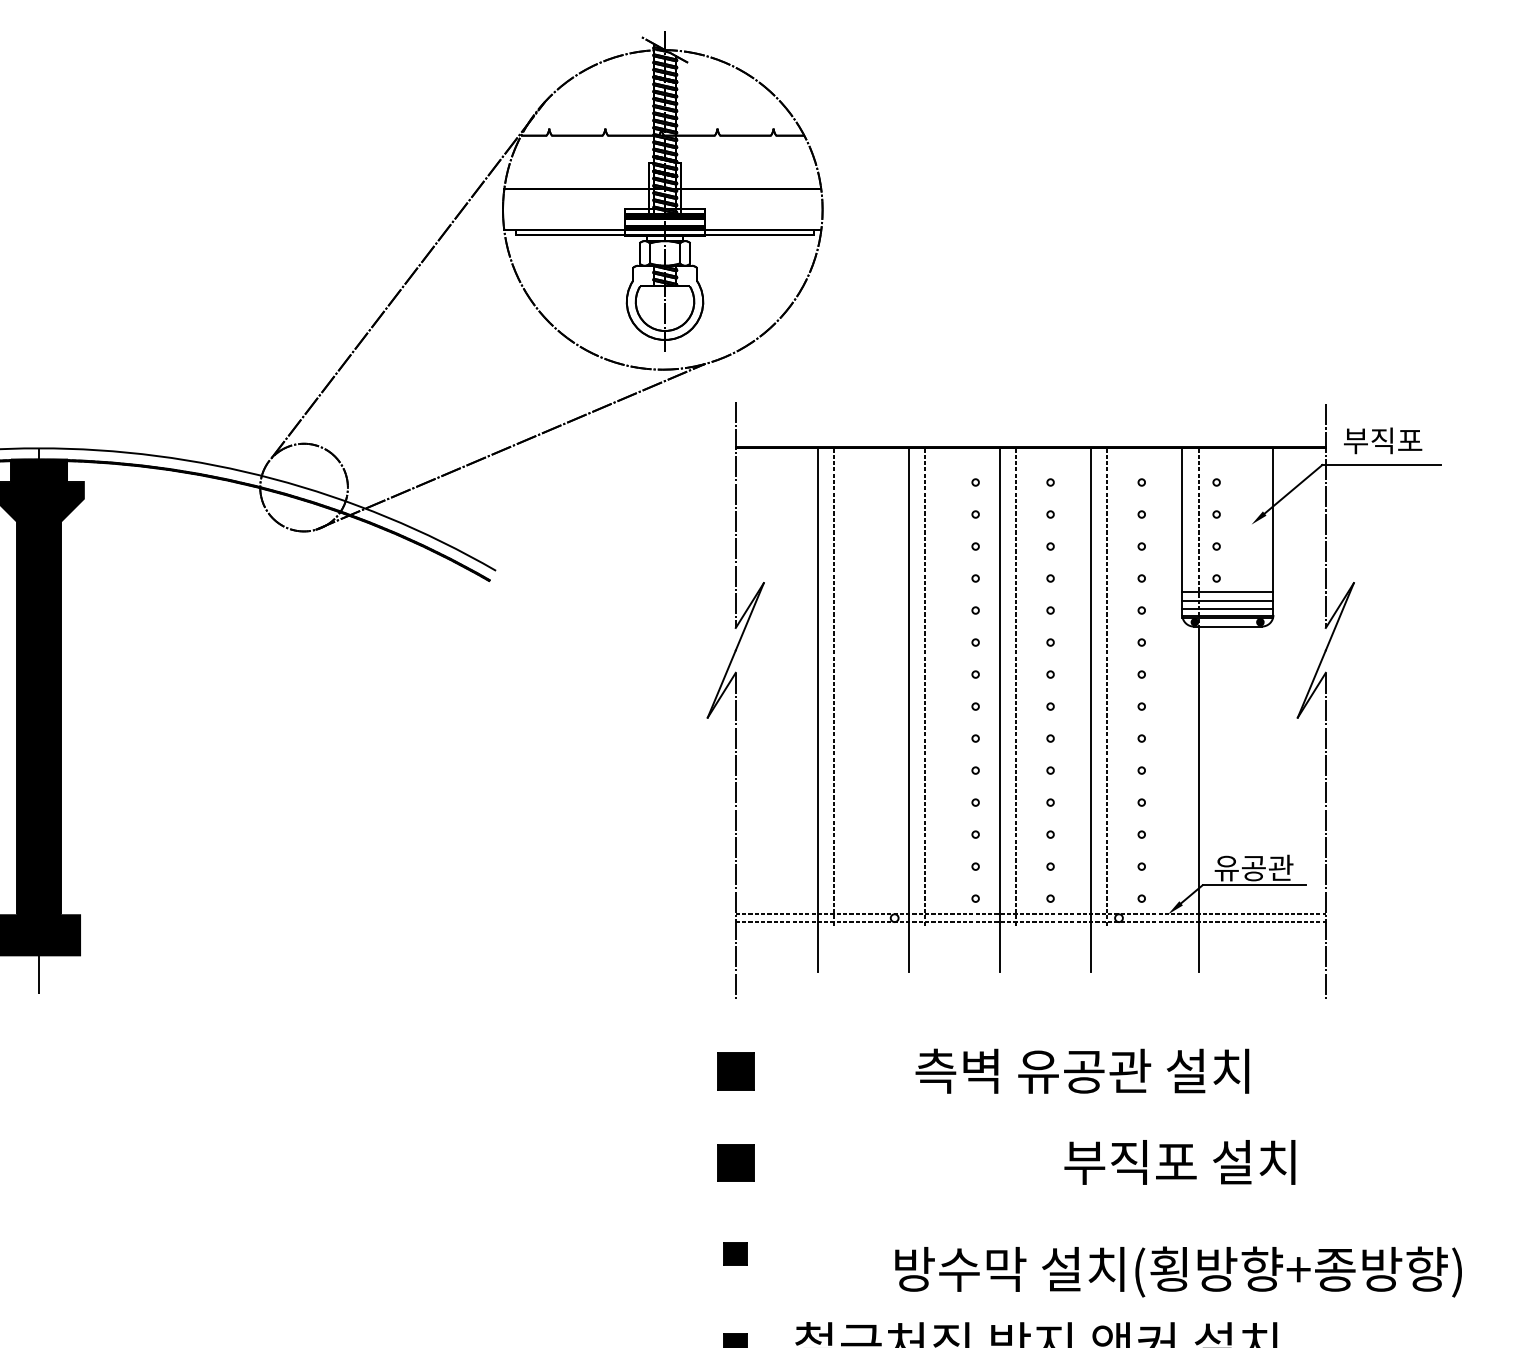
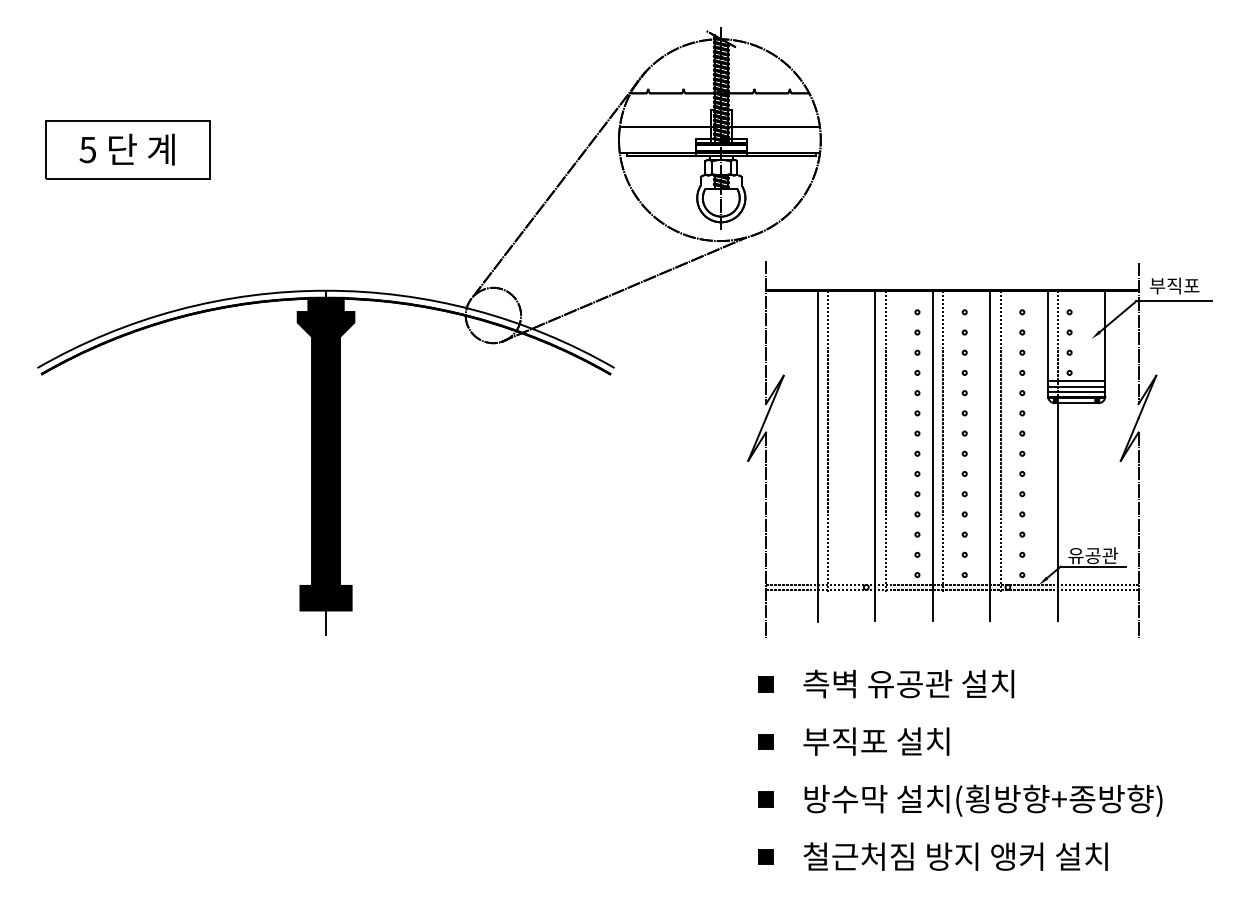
text: (1081, 1070) -> (908, 683), moved
part: (735, 1071) -> (765, 684), size x0.62
part: (735, 1162) -> (765, 741), size x0.62
text: (1180, 1162) -> (876, 741), moved
text: (1178, 1271) -> (983, 800), moved

